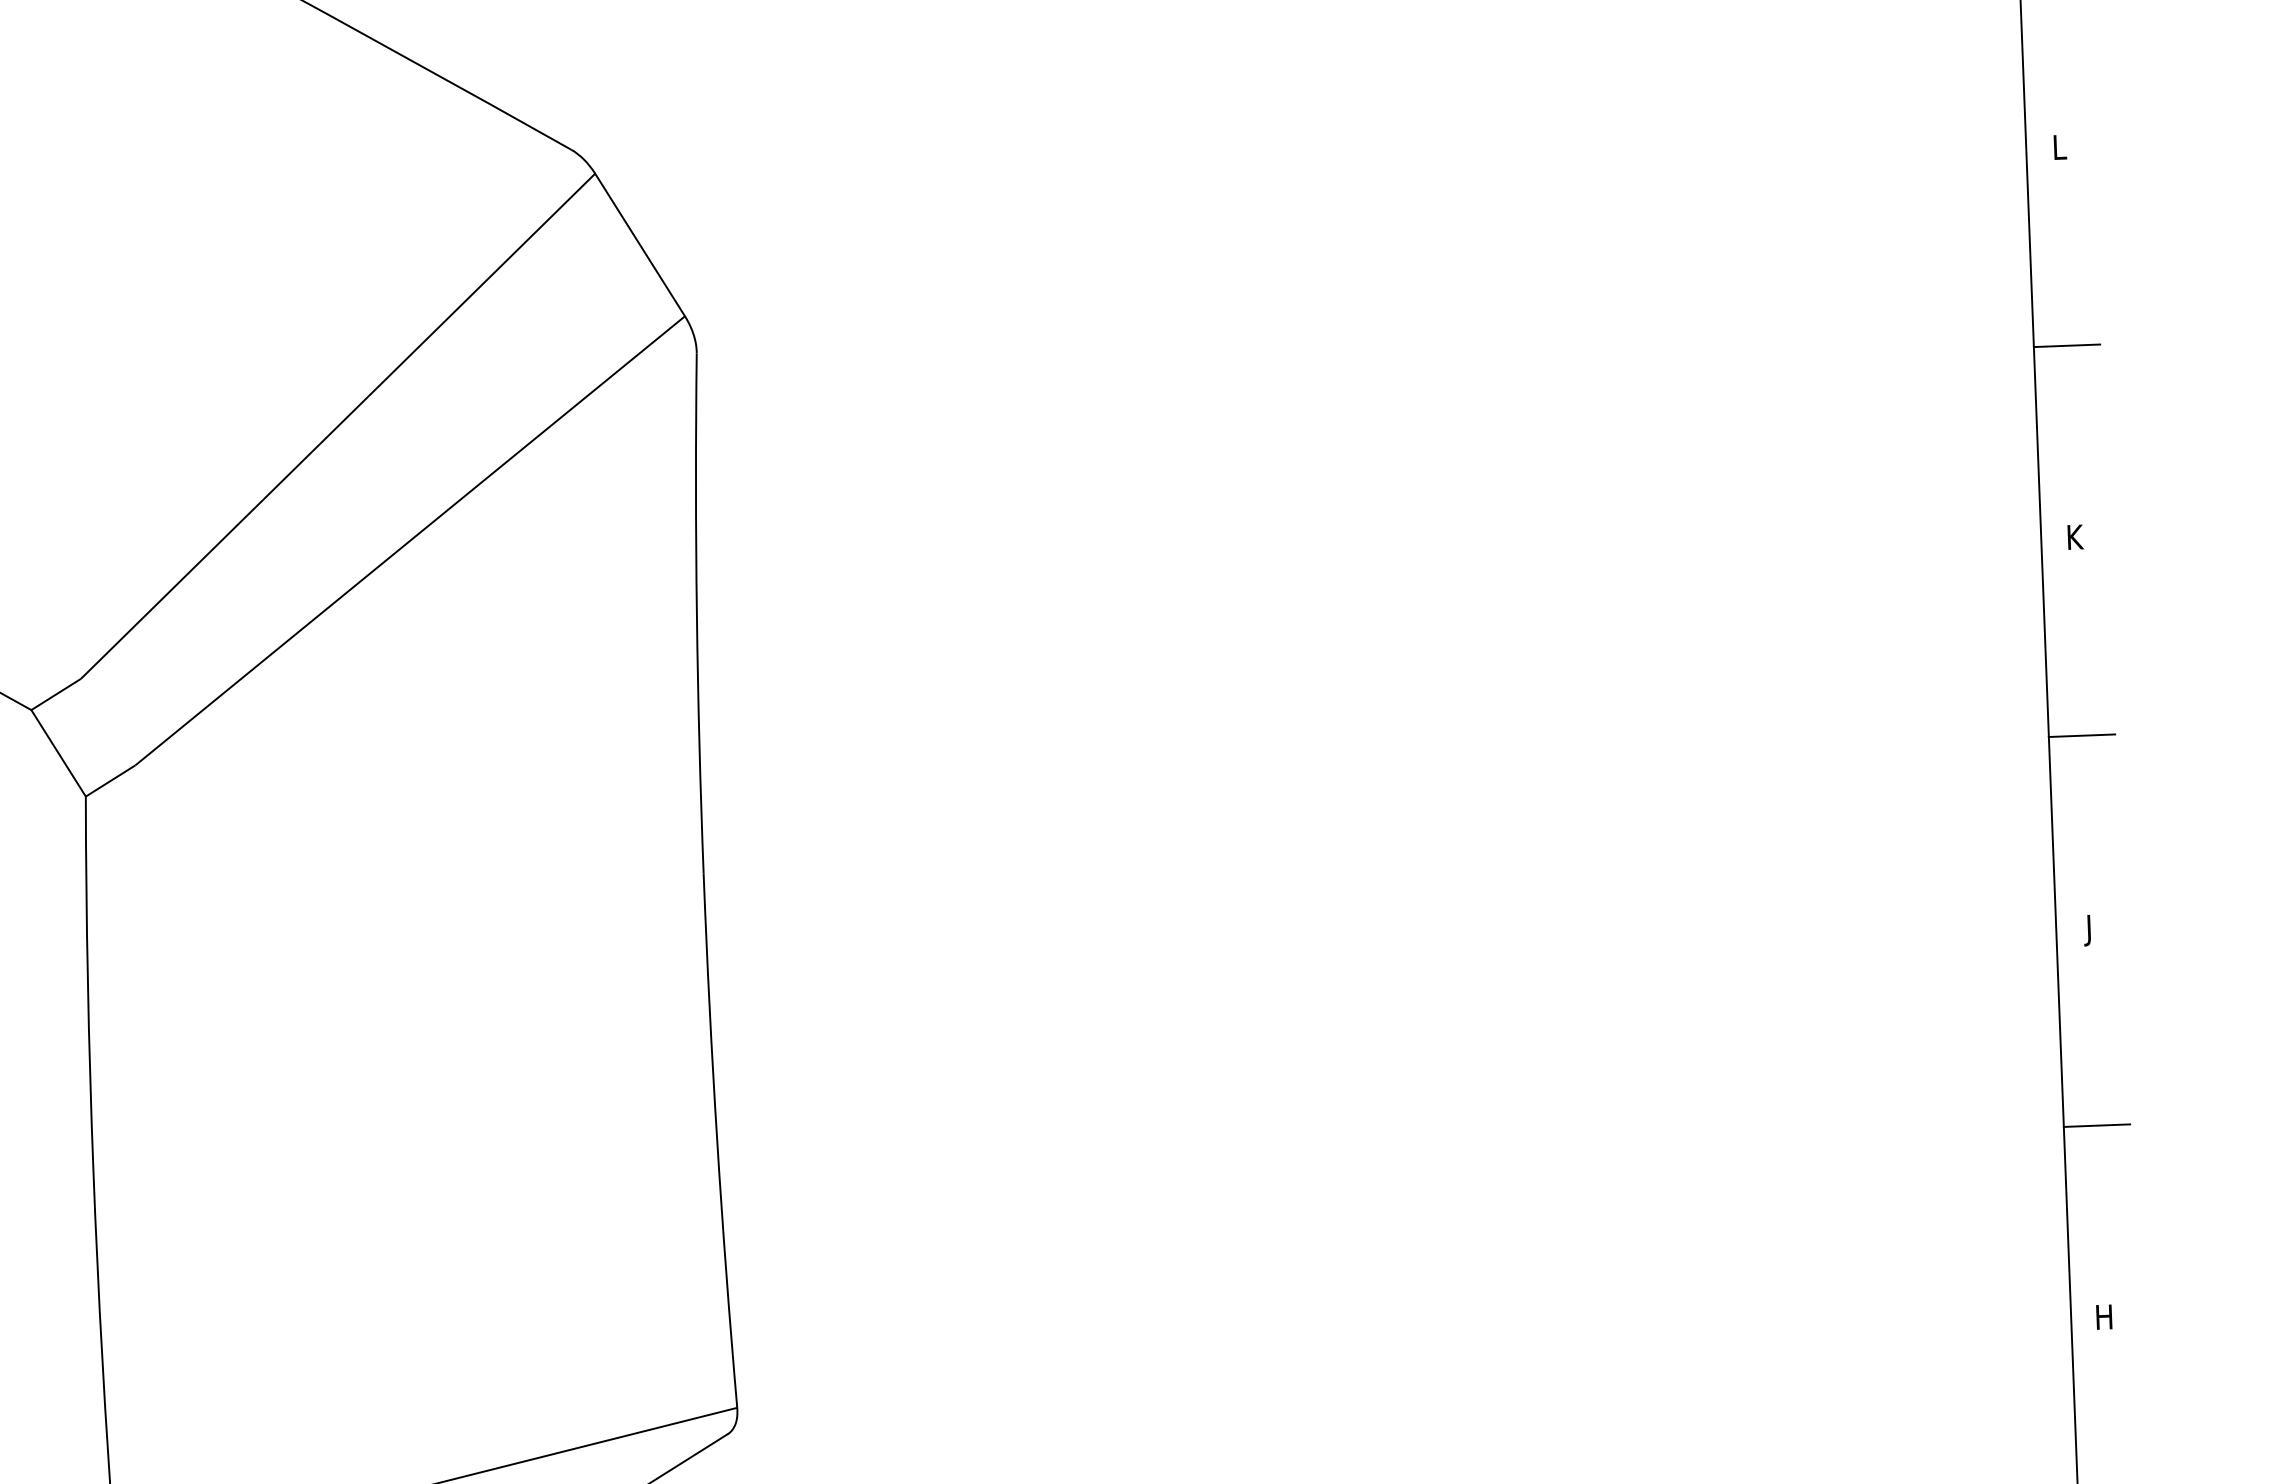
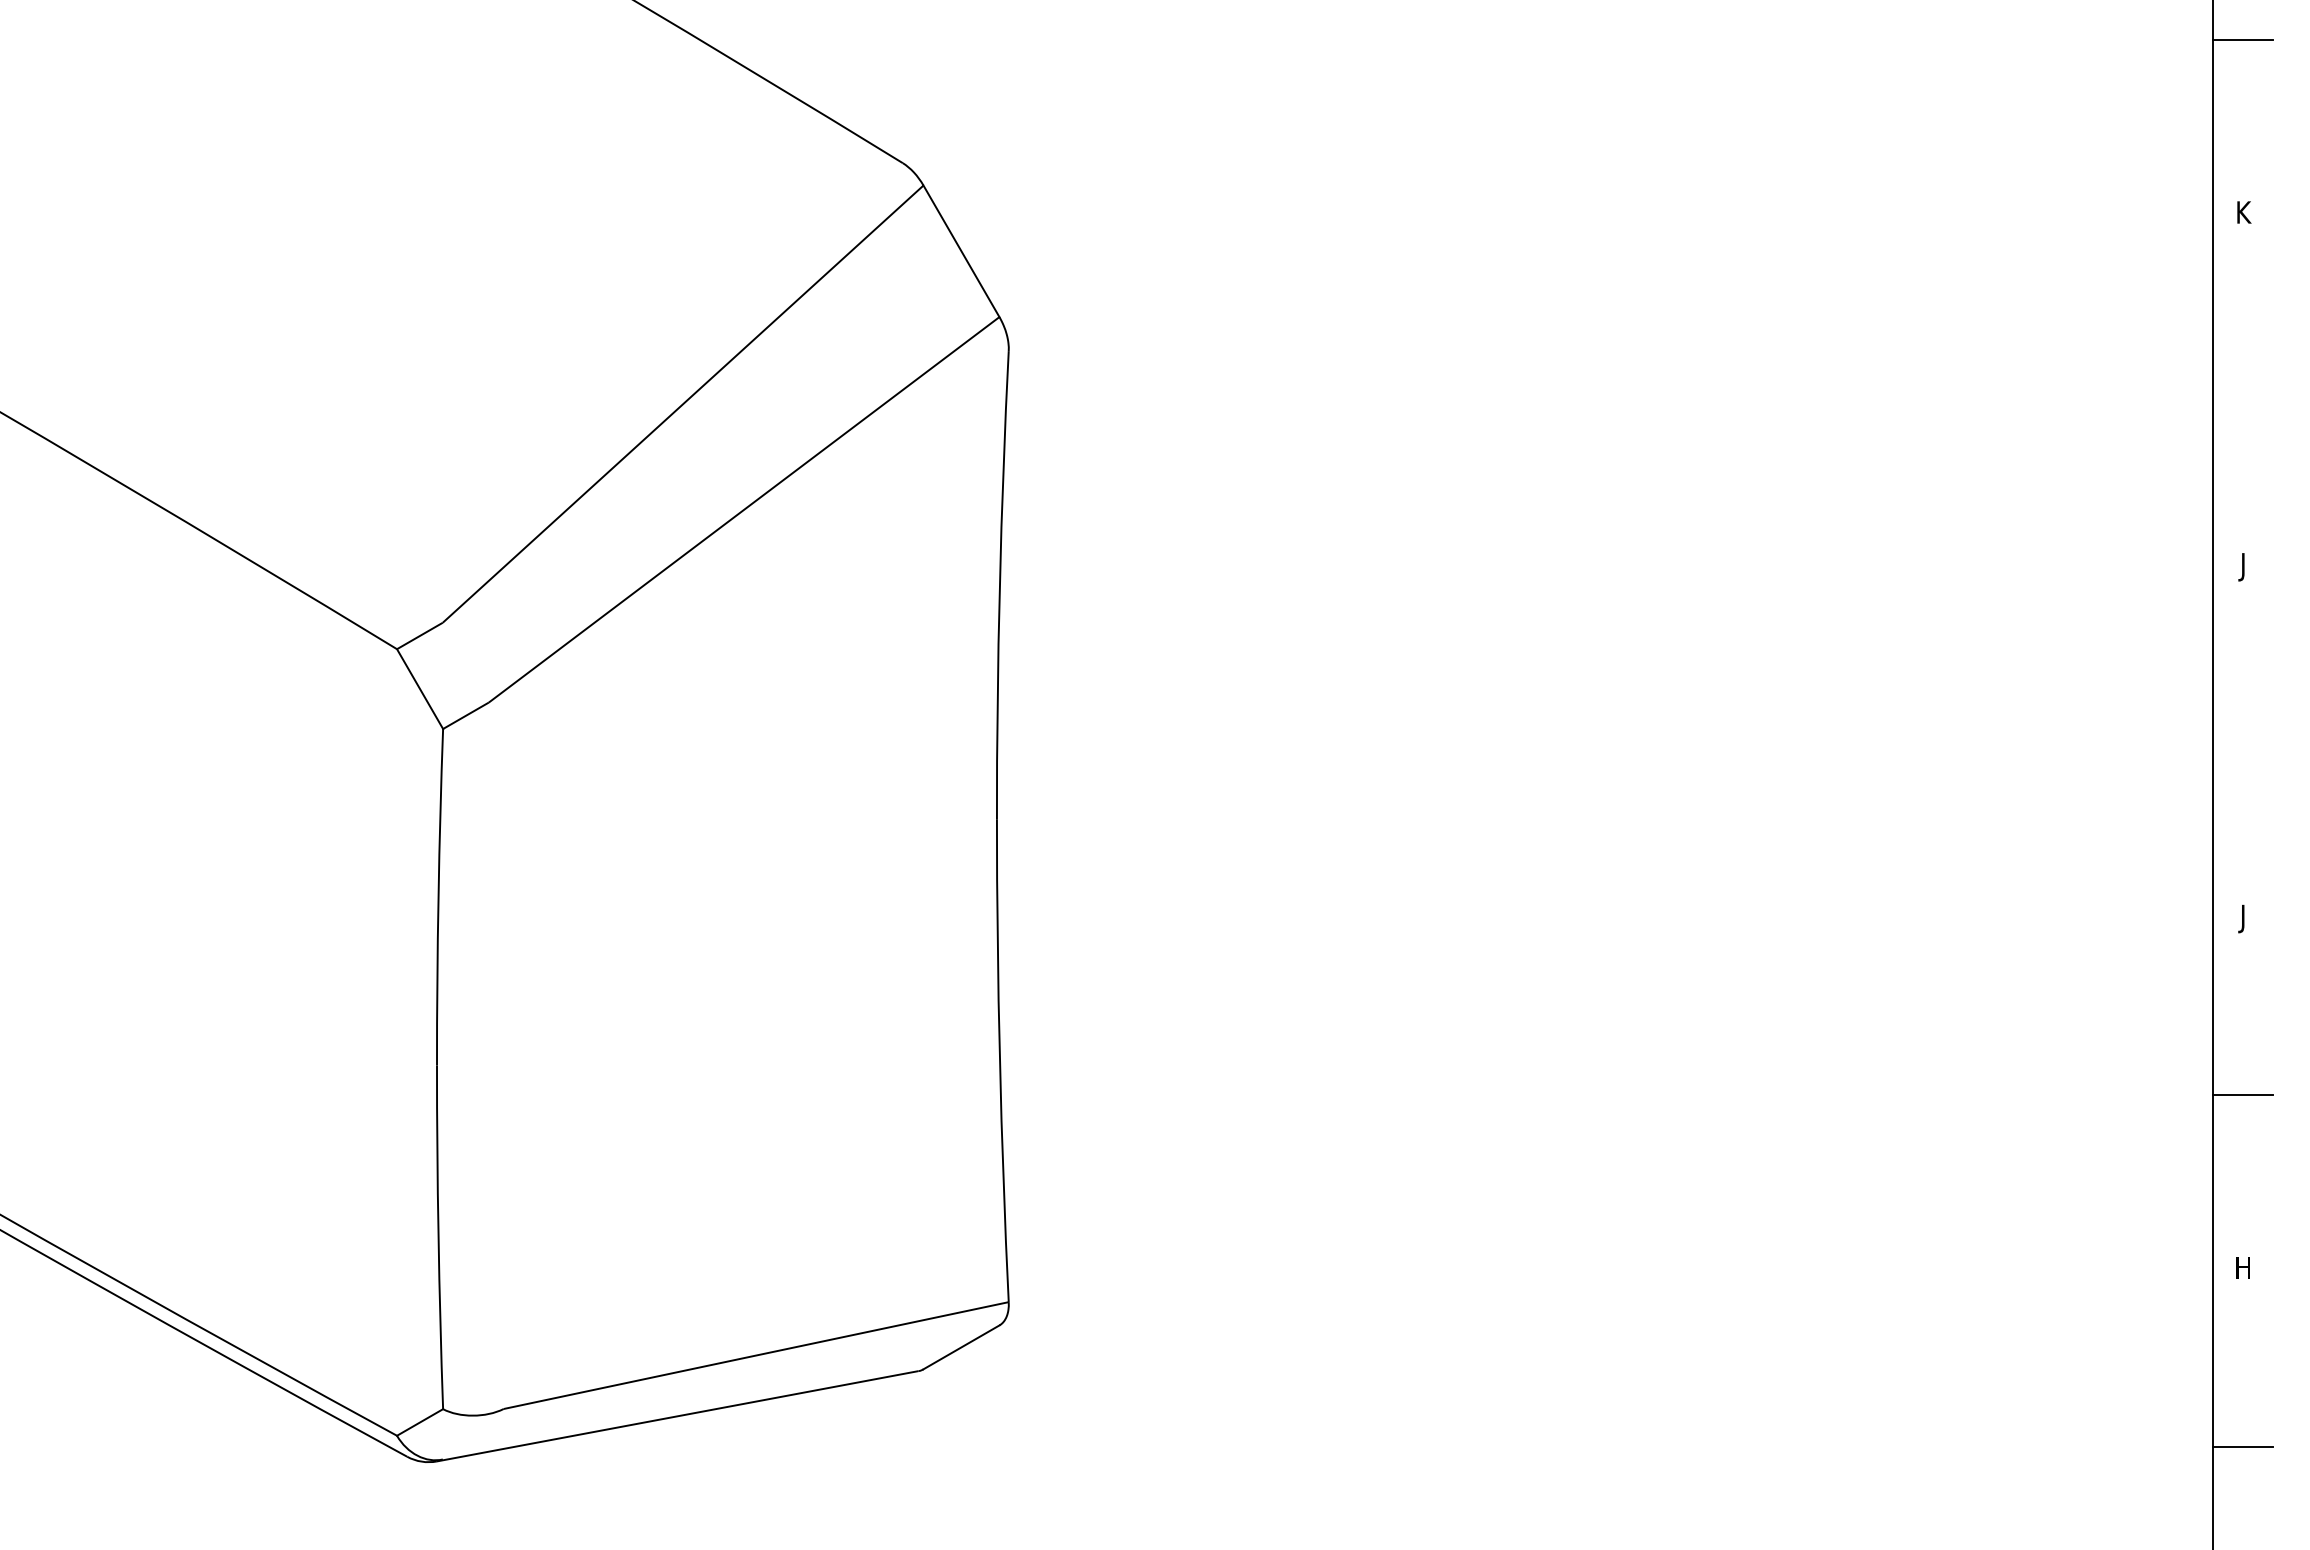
text: (2060, 147) -> (2244, 212), L -> K
line: (2067, 345) -> (2243, 391), removed
text: (2075, 540) -> (2244, 567), K -> J
line: (2082, 735) -> (2243, 743), removed

